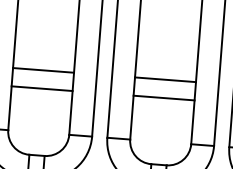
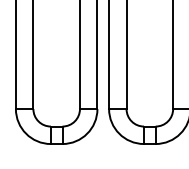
line: (43, 70) -> (56, 61), removed
line: (165, 79) -> (149, 61), removed
line: (41, 88) -> (56, 75), removed
line: (163, 97) -> (149, 75), removed

